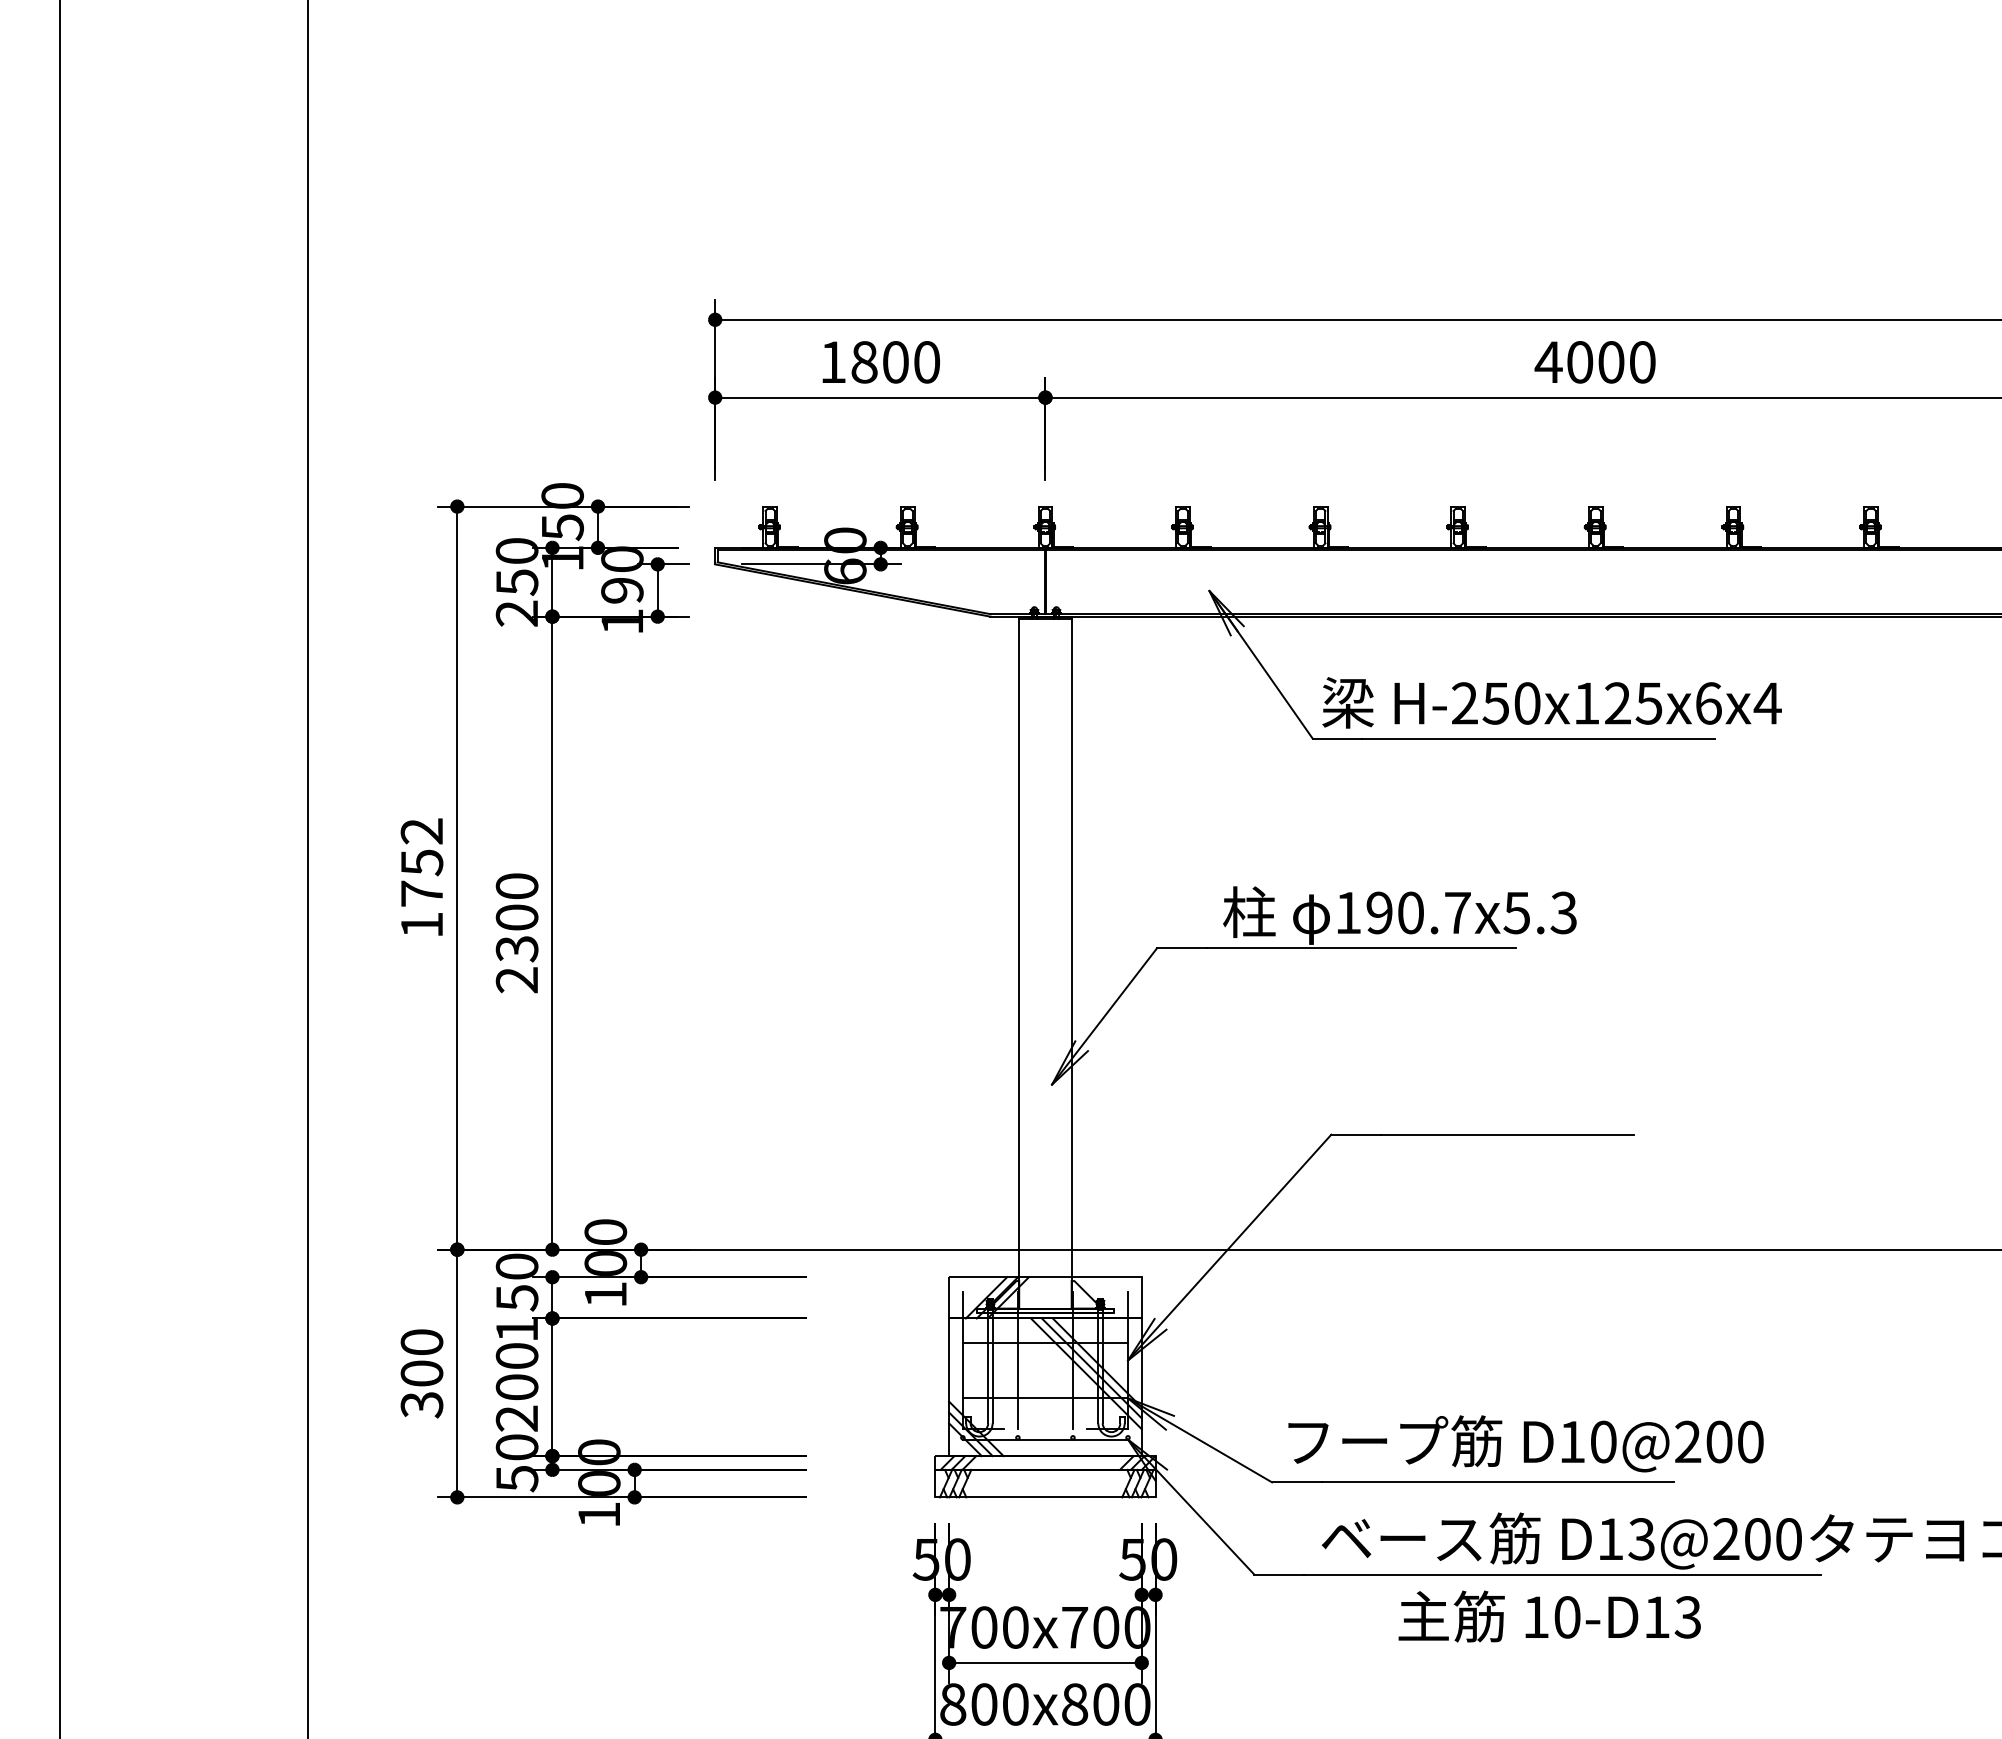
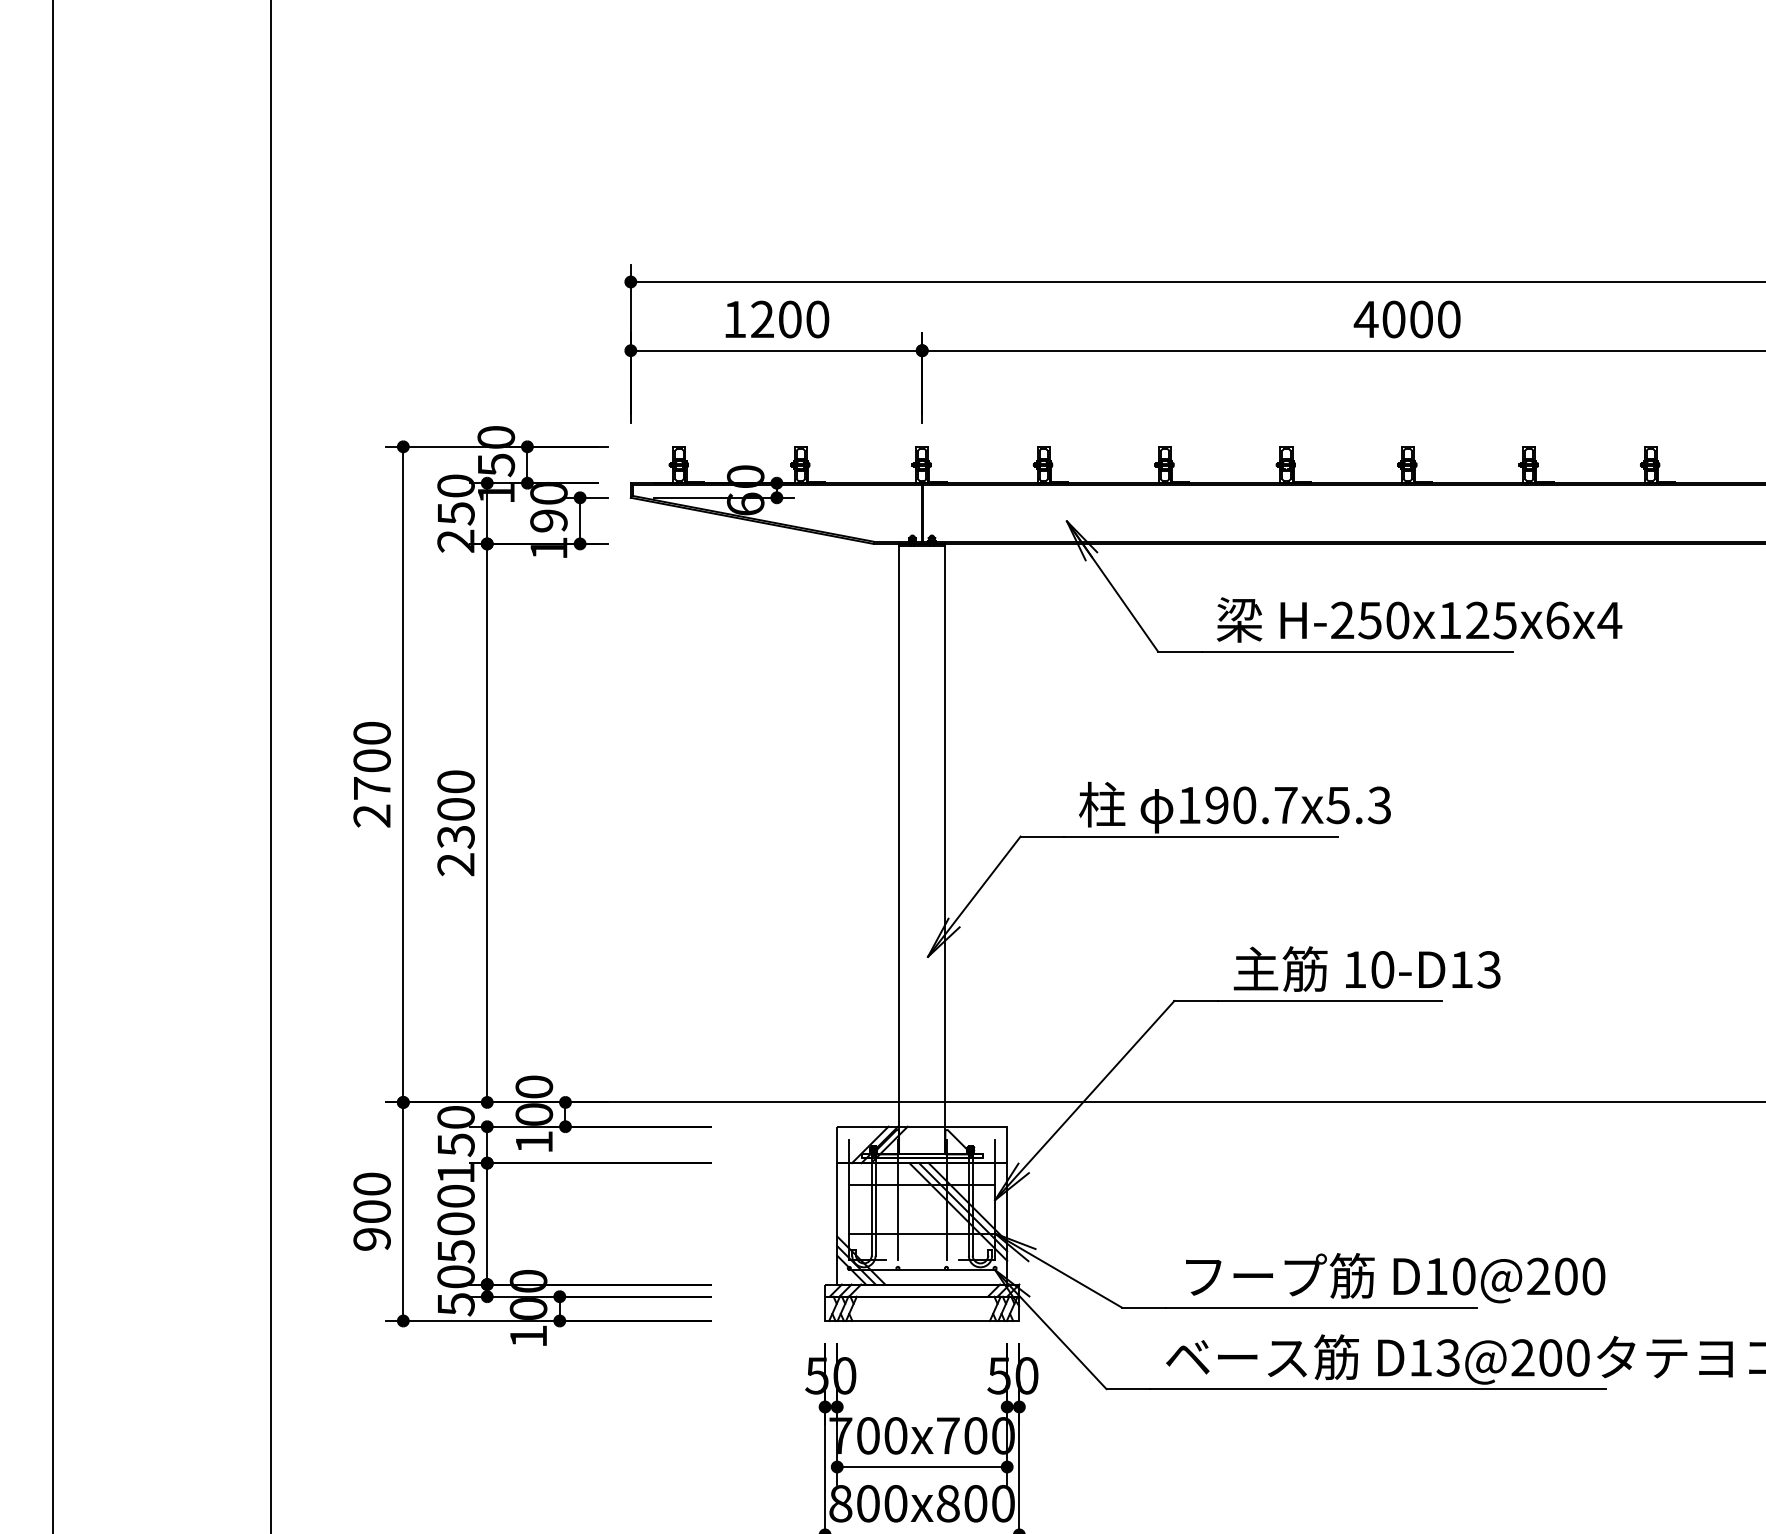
text: (864, 362) -> (762, 319), 1800 -> 1200
text: (1551, 702) -> (1418, 619), moved
text: (421, 878) -> (371, 774), 1752 -> 2700
text: (421, 1405) -> (371, 1239), 300 -> 900
text: (516, 1418) -> (455, 1251), 200 -> 500
text: (1525, 1443) -> (1395, 1277), moved
text: (1549, 1616) -> (1366, 969), moved

